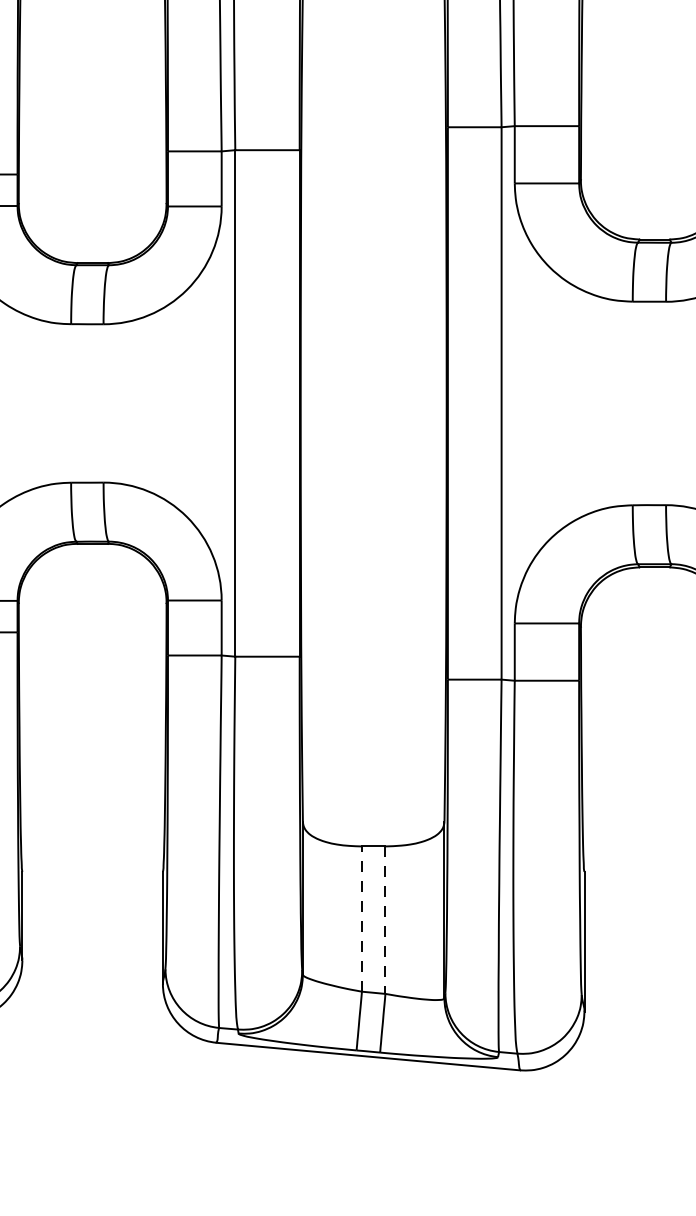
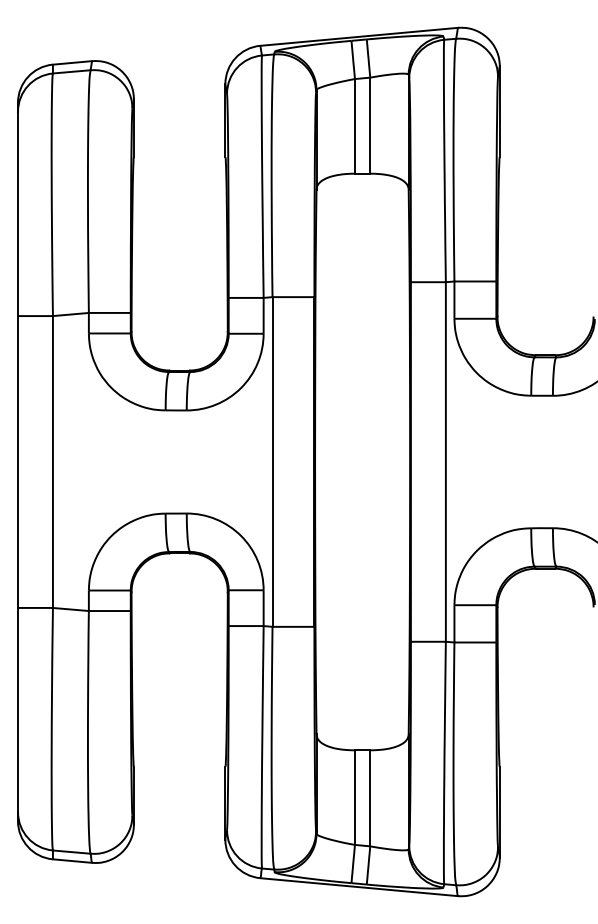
line: (361, 918) -> (354, 797), dashed -> solid
line: (385, 920) -> (370, 798), dashed -> solid

